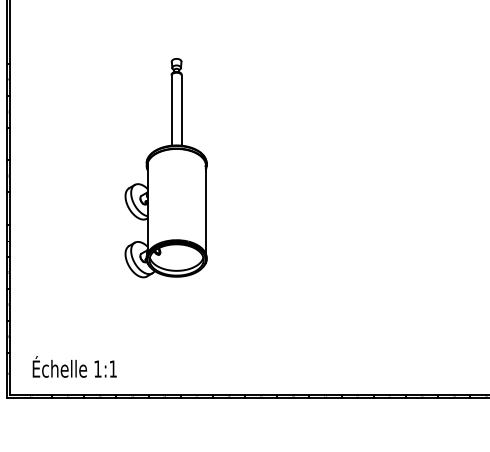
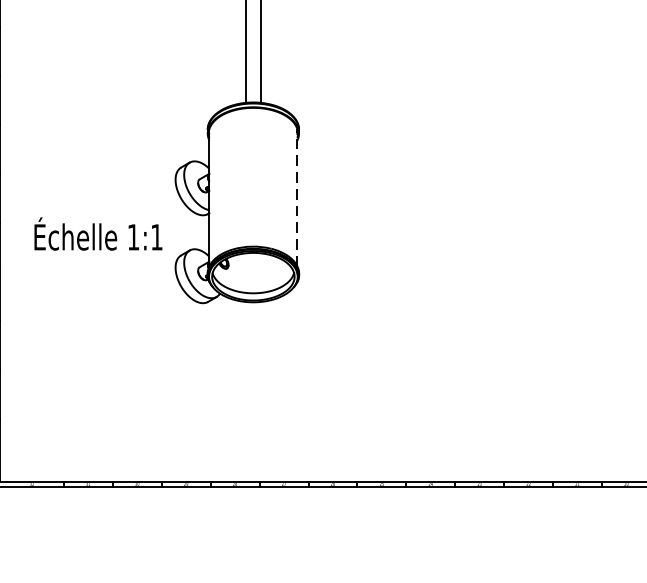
line: (205, 207) -> (297, 196), solid -> dashed
text: (74, 366) -> (97, 233), moved

